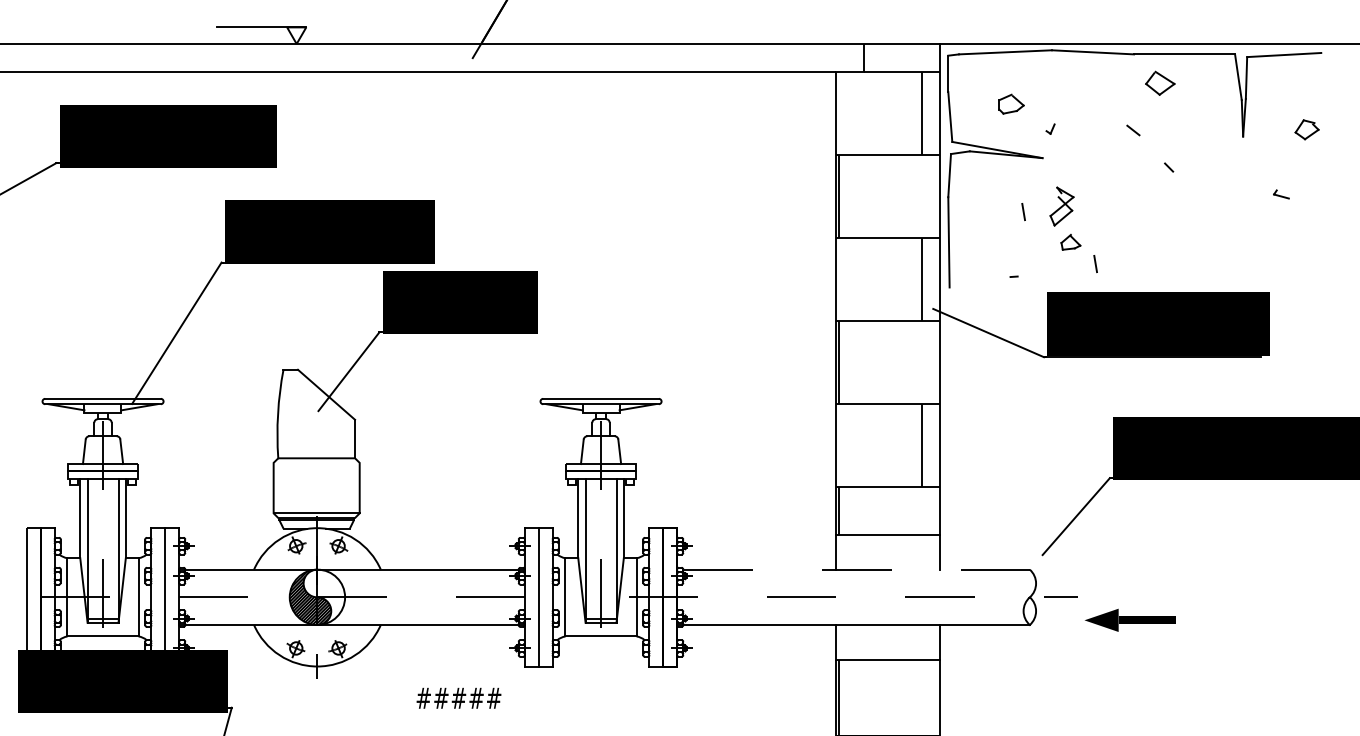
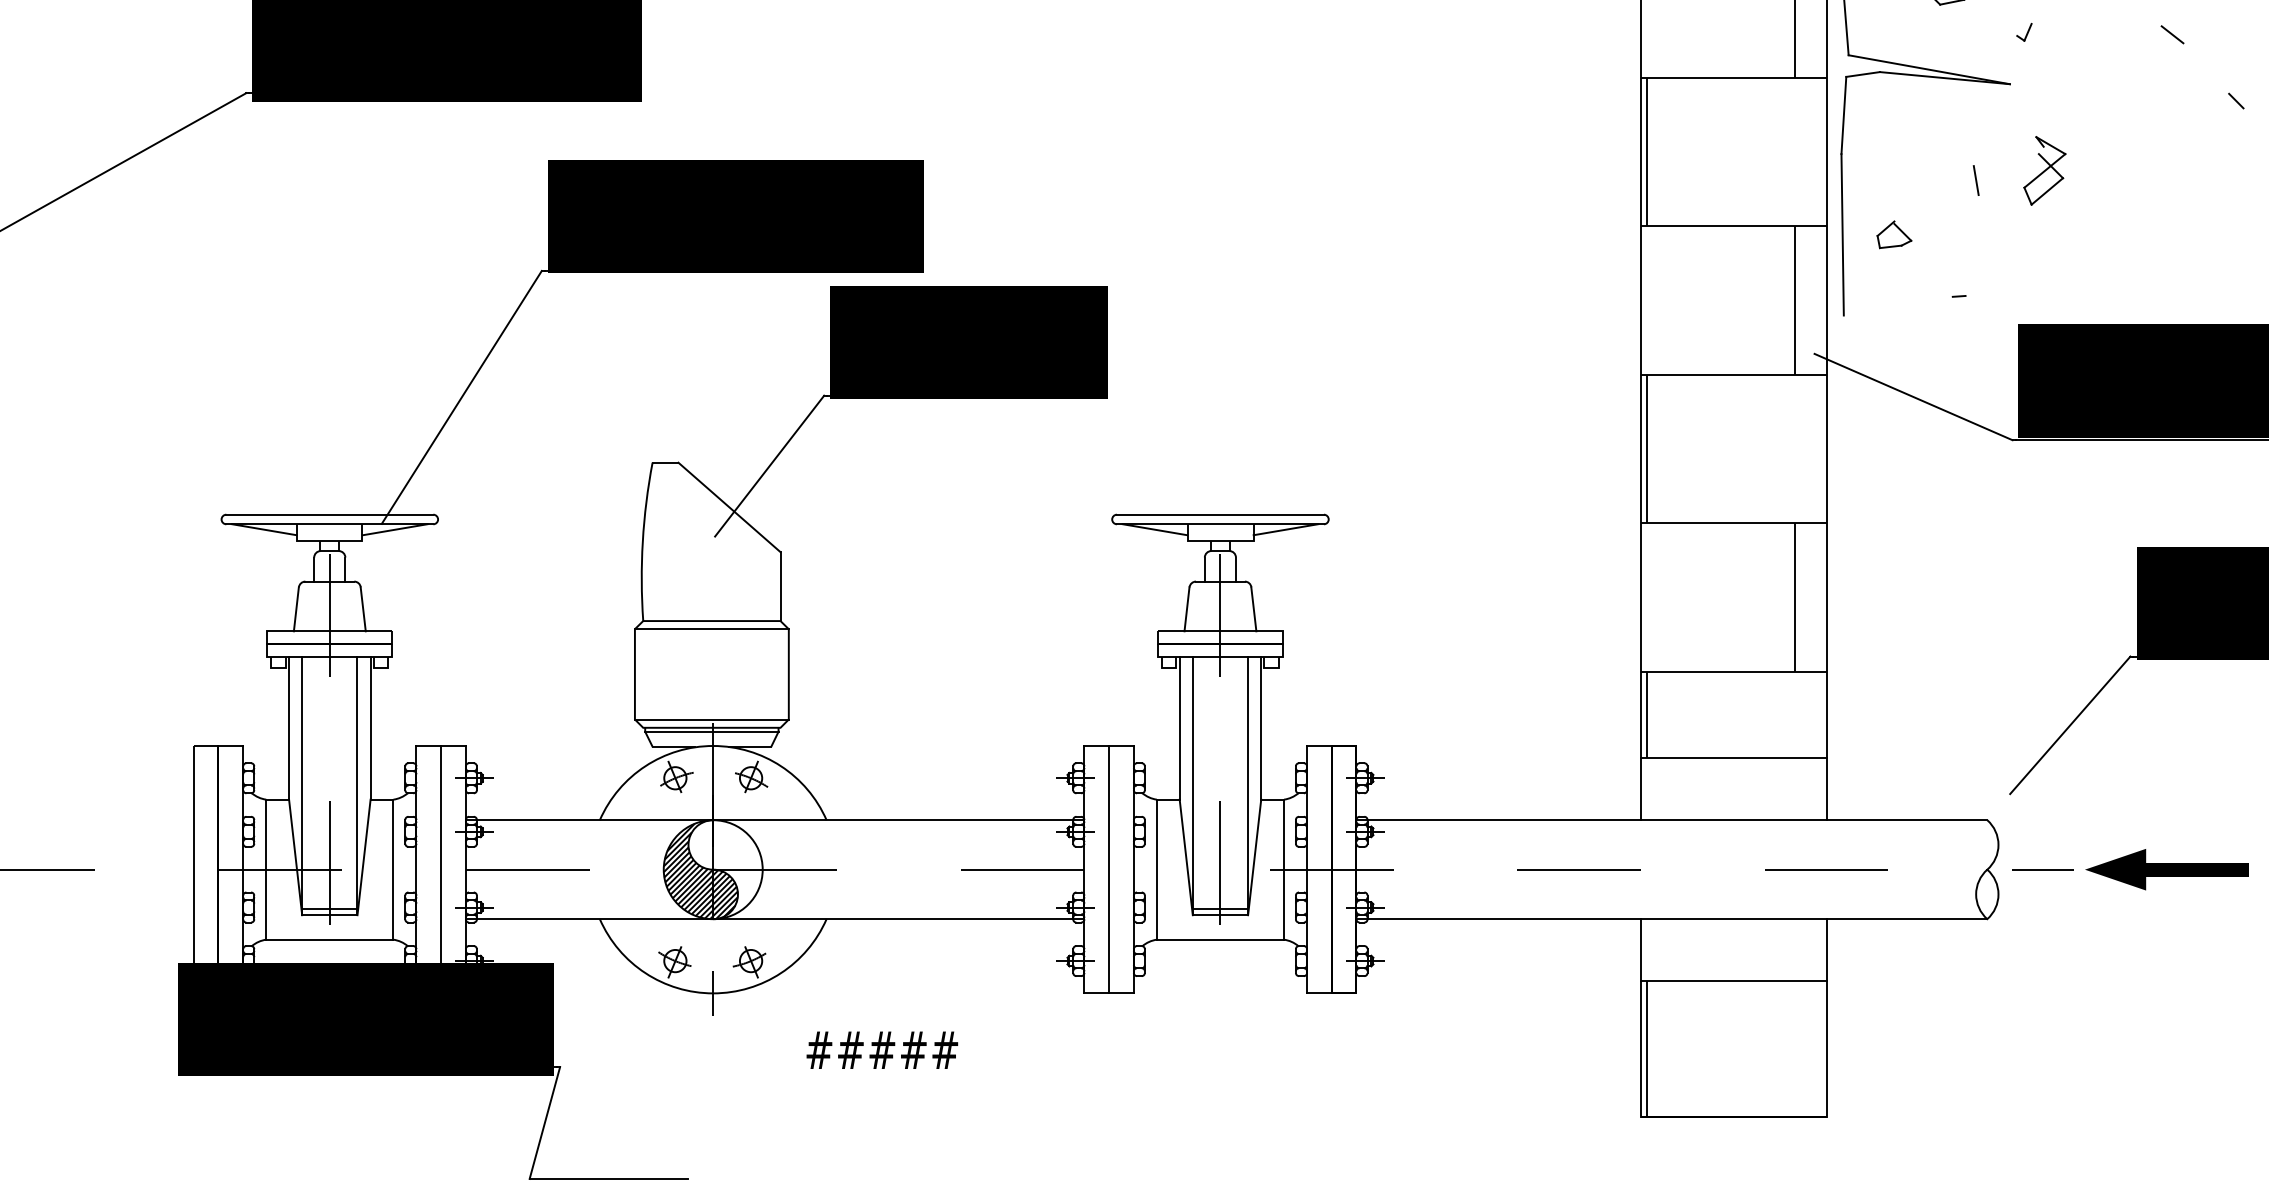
part: (1070, 242) -> (1893, 235), moved
line: (1095, 263) -> (2104, 272), removed
line: (316, 462) -> (711, 628), added
line: (852, 569) -> (1670, 819), dashed -> solid
part: (1130, 619) -> (2167, 868), moved
text: (458, 697) -> (881, 1048), moved

